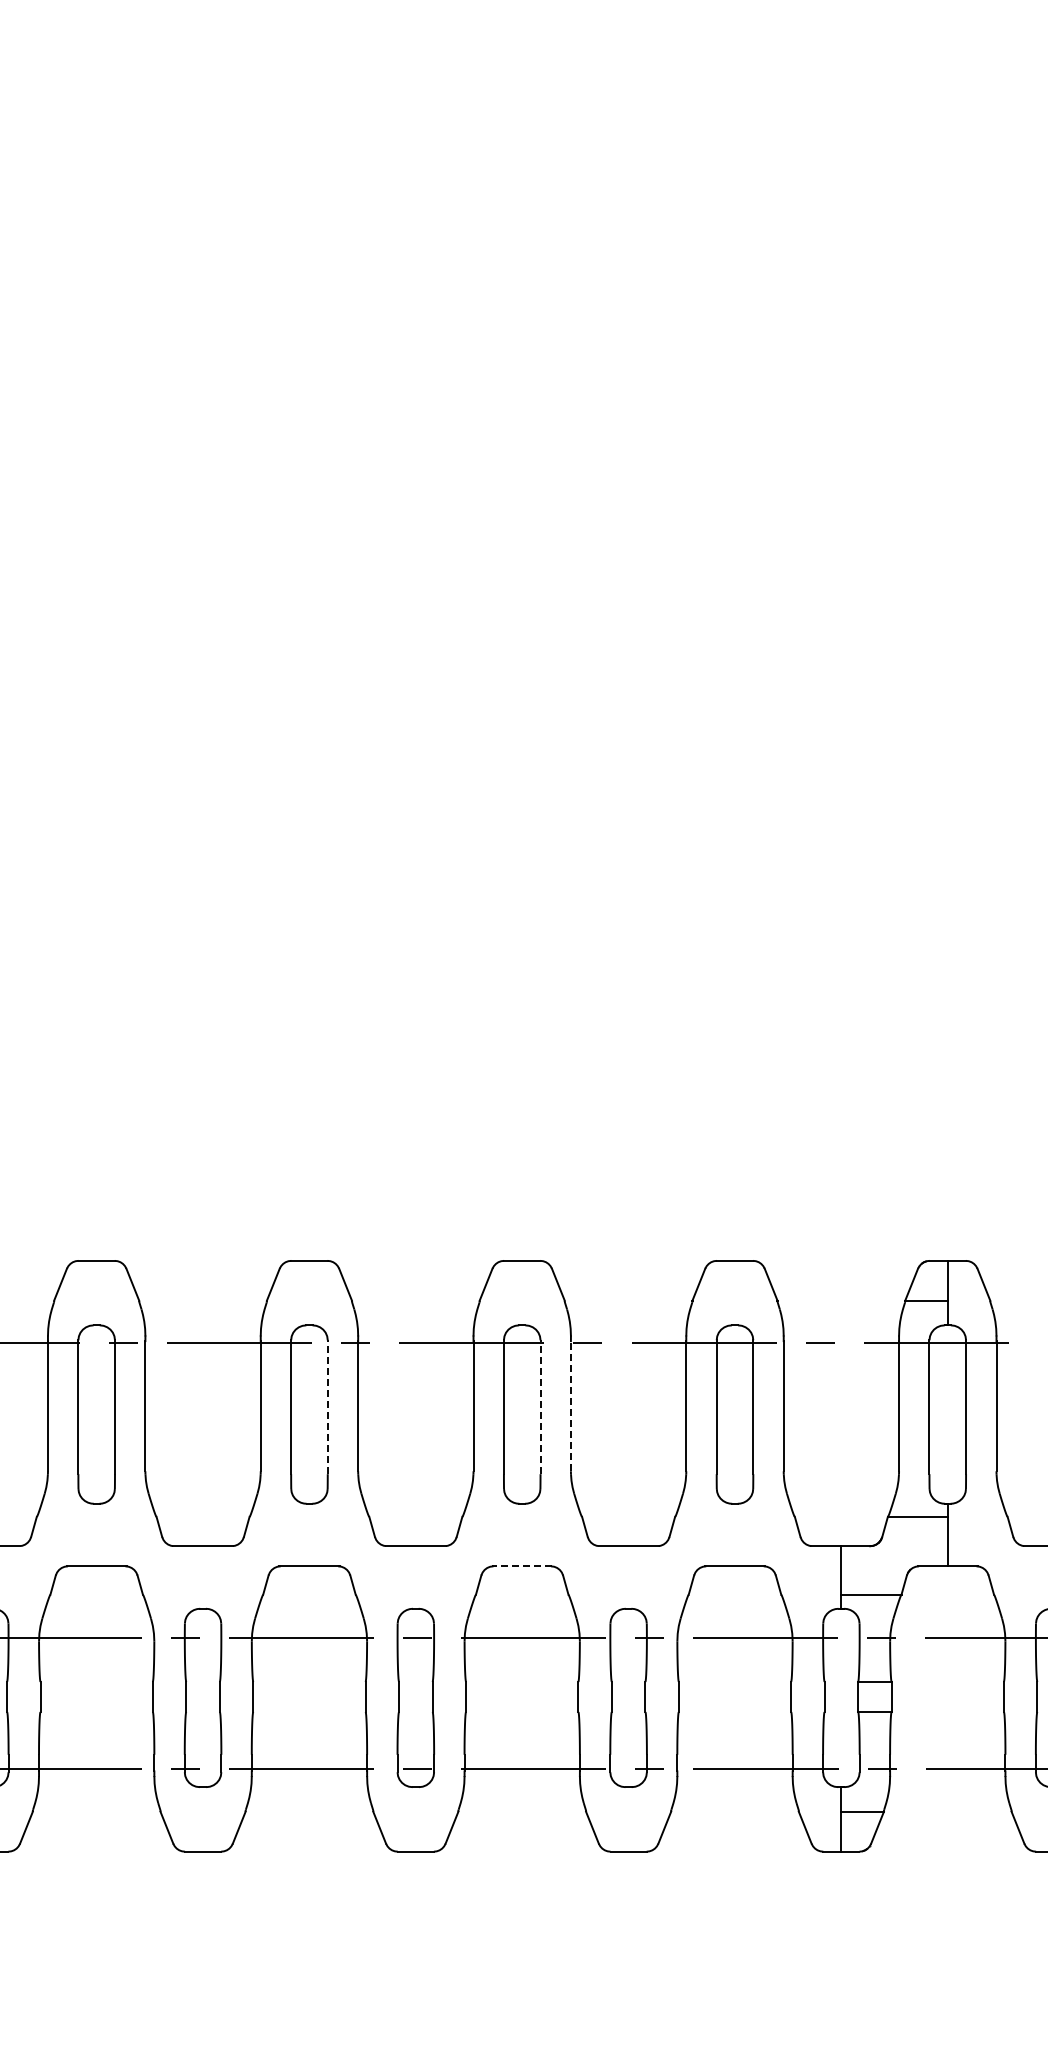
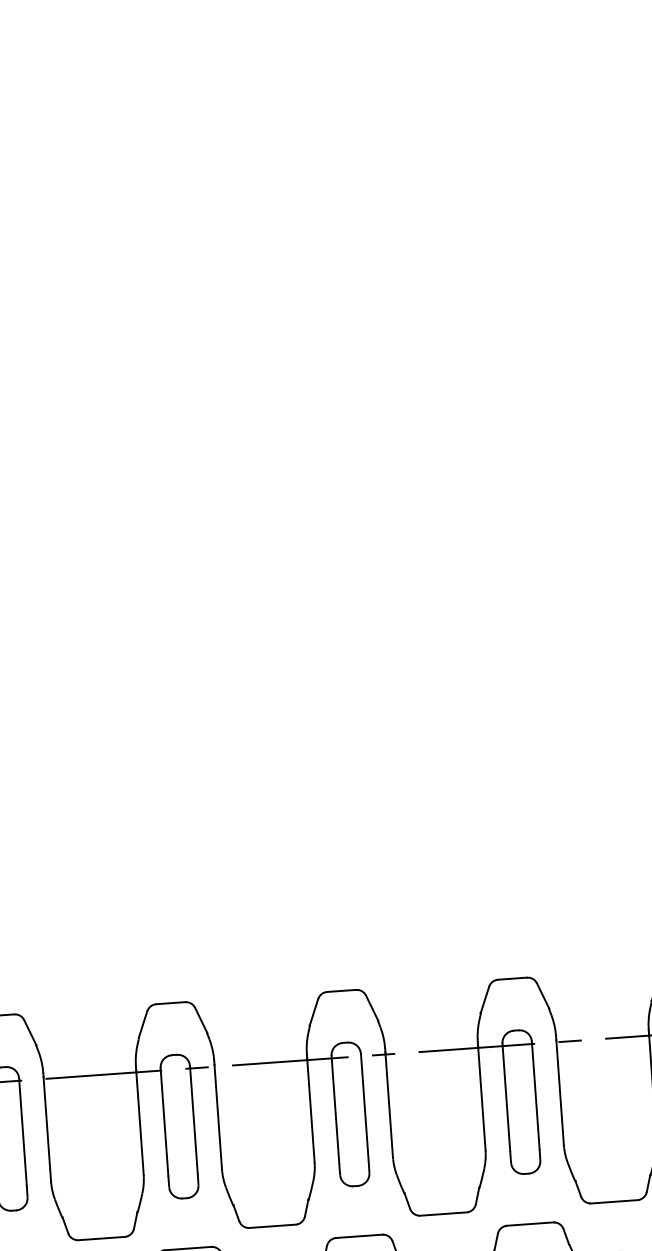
line: (570, 1405) -> (559, 1092), dashed -> solid
line: (327, 1407) -> (364, 1107), dashed -> solid
line: (540, 1407) -> (535, 1095), dashed -> solid
line: (521, 1566) -> (529, 1224), dashed -> solid

